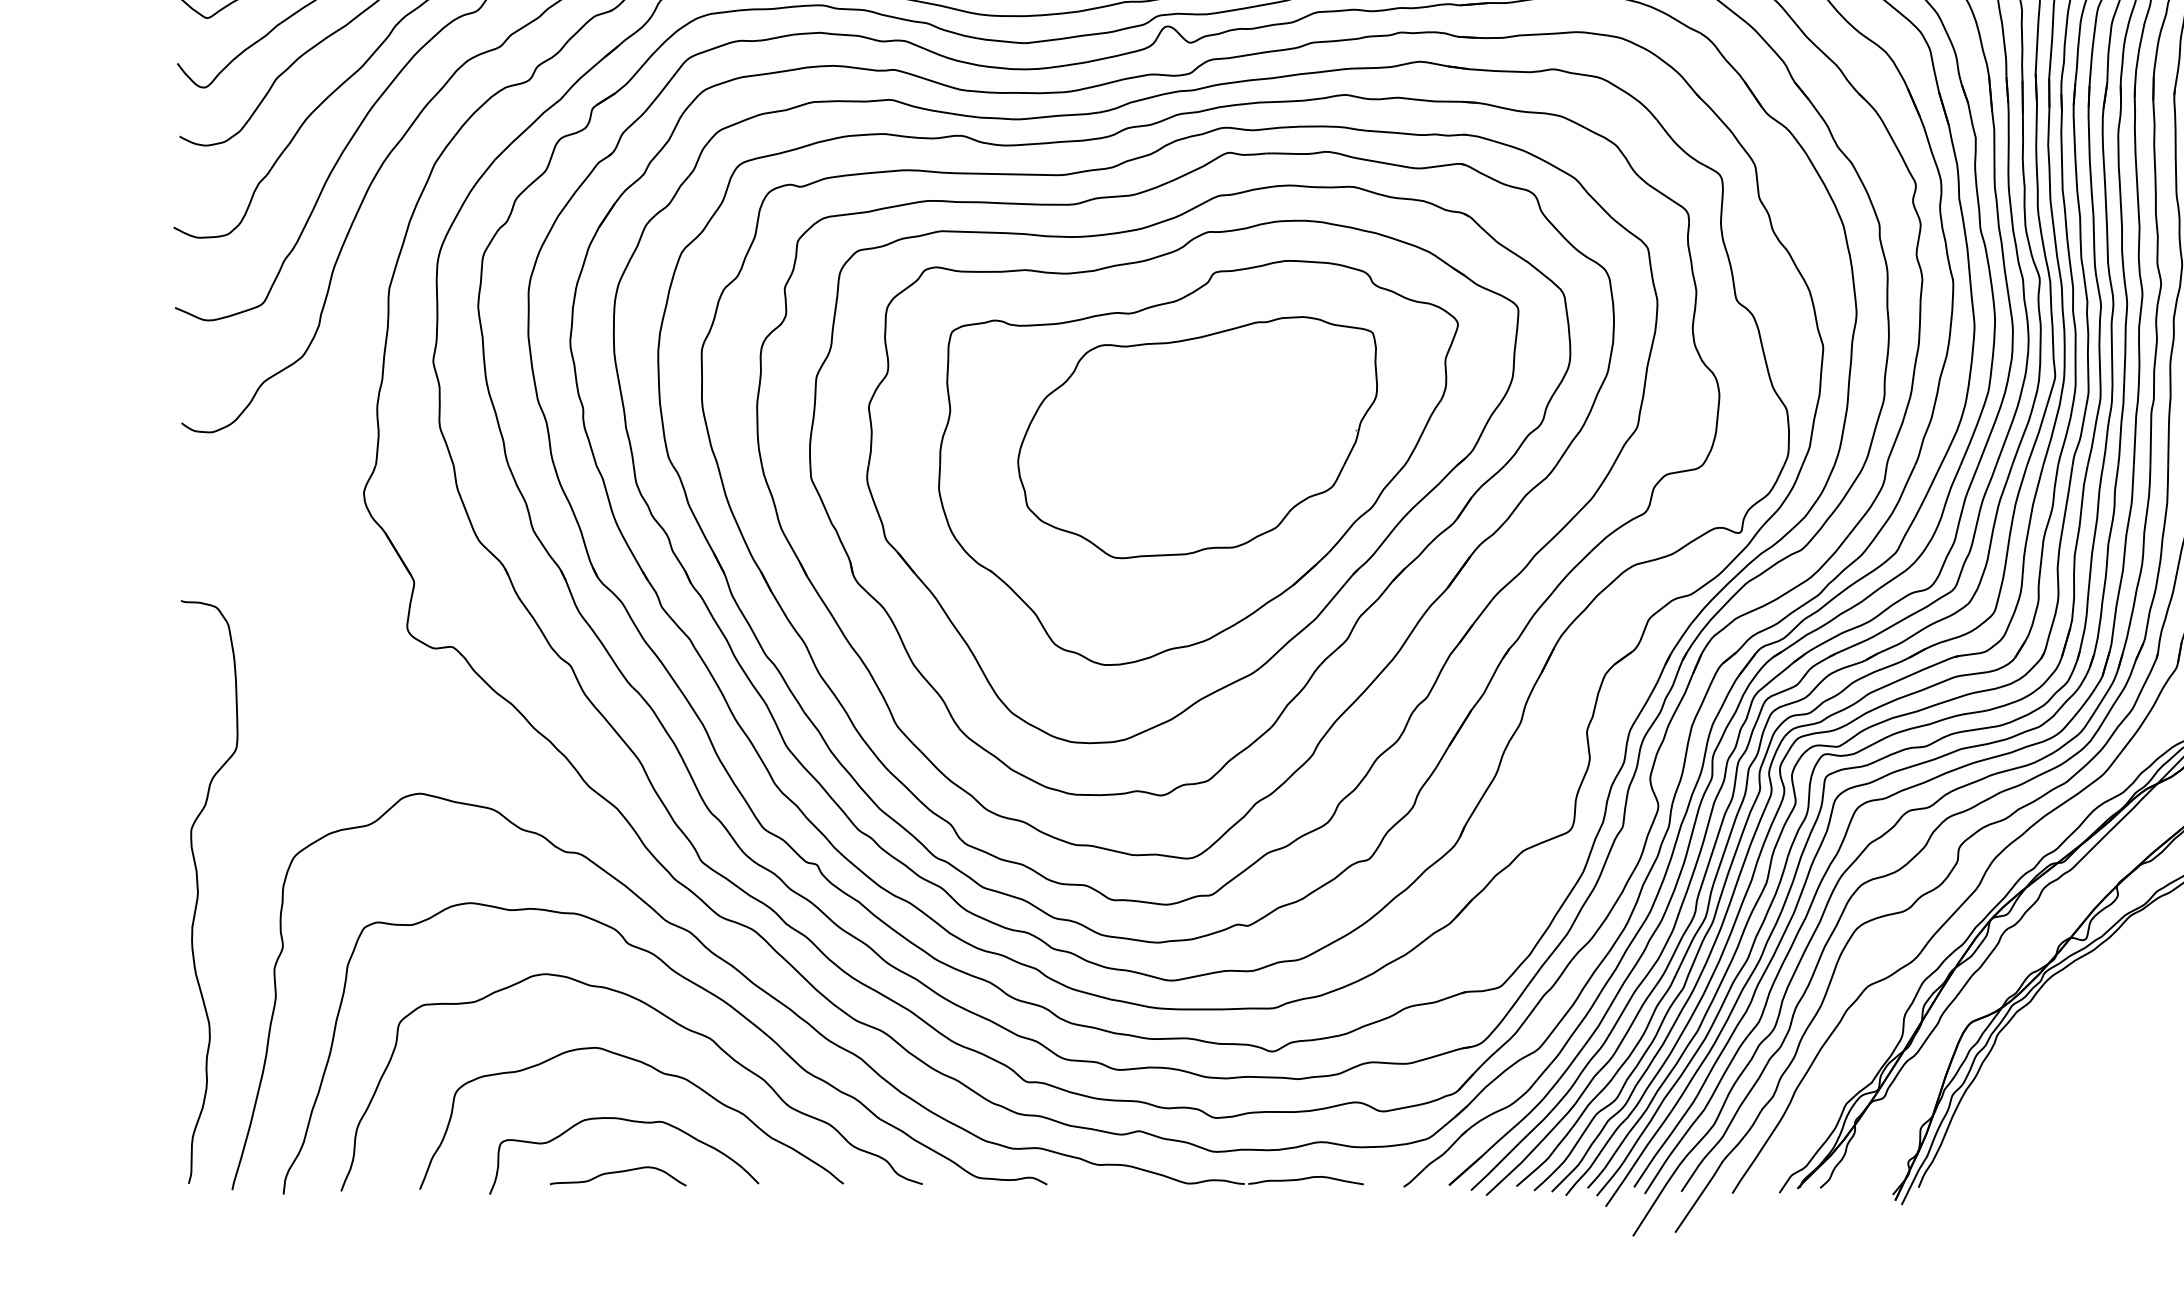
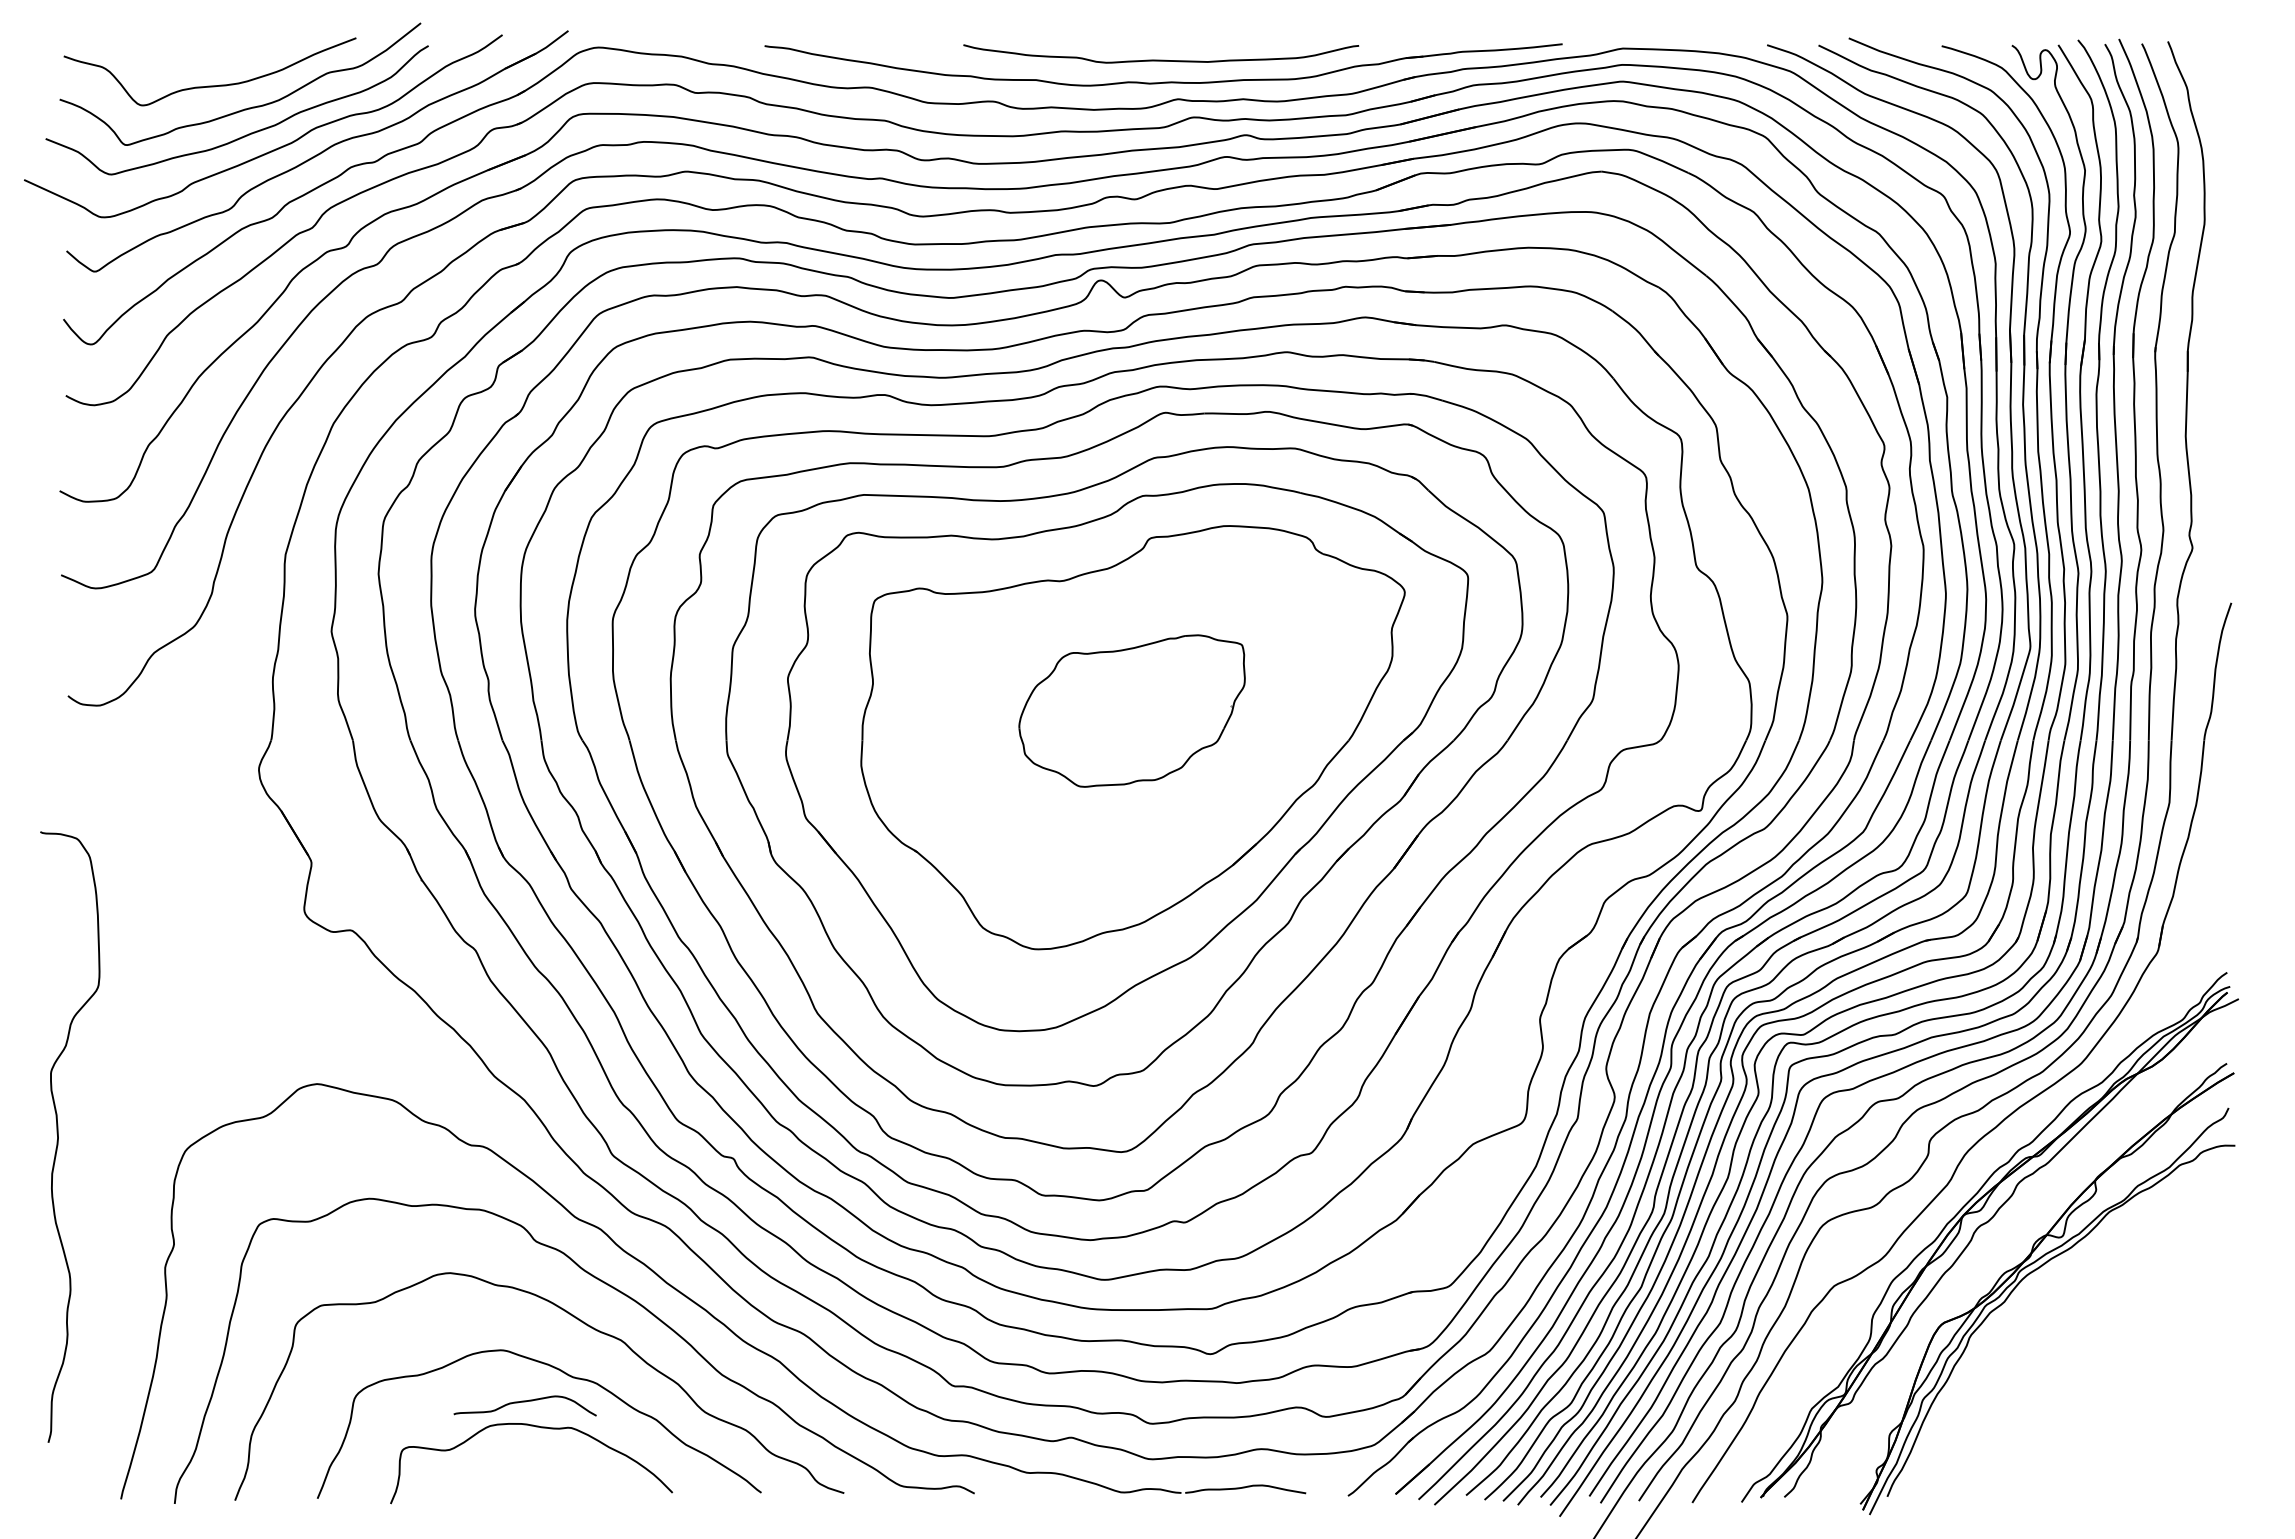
part: (1197, 437) -> (1131, 710), size x0.6
curve: (198, 891) -> (58, 1136), moved
curve: (617, 1173) -> (524, 1402), moved

